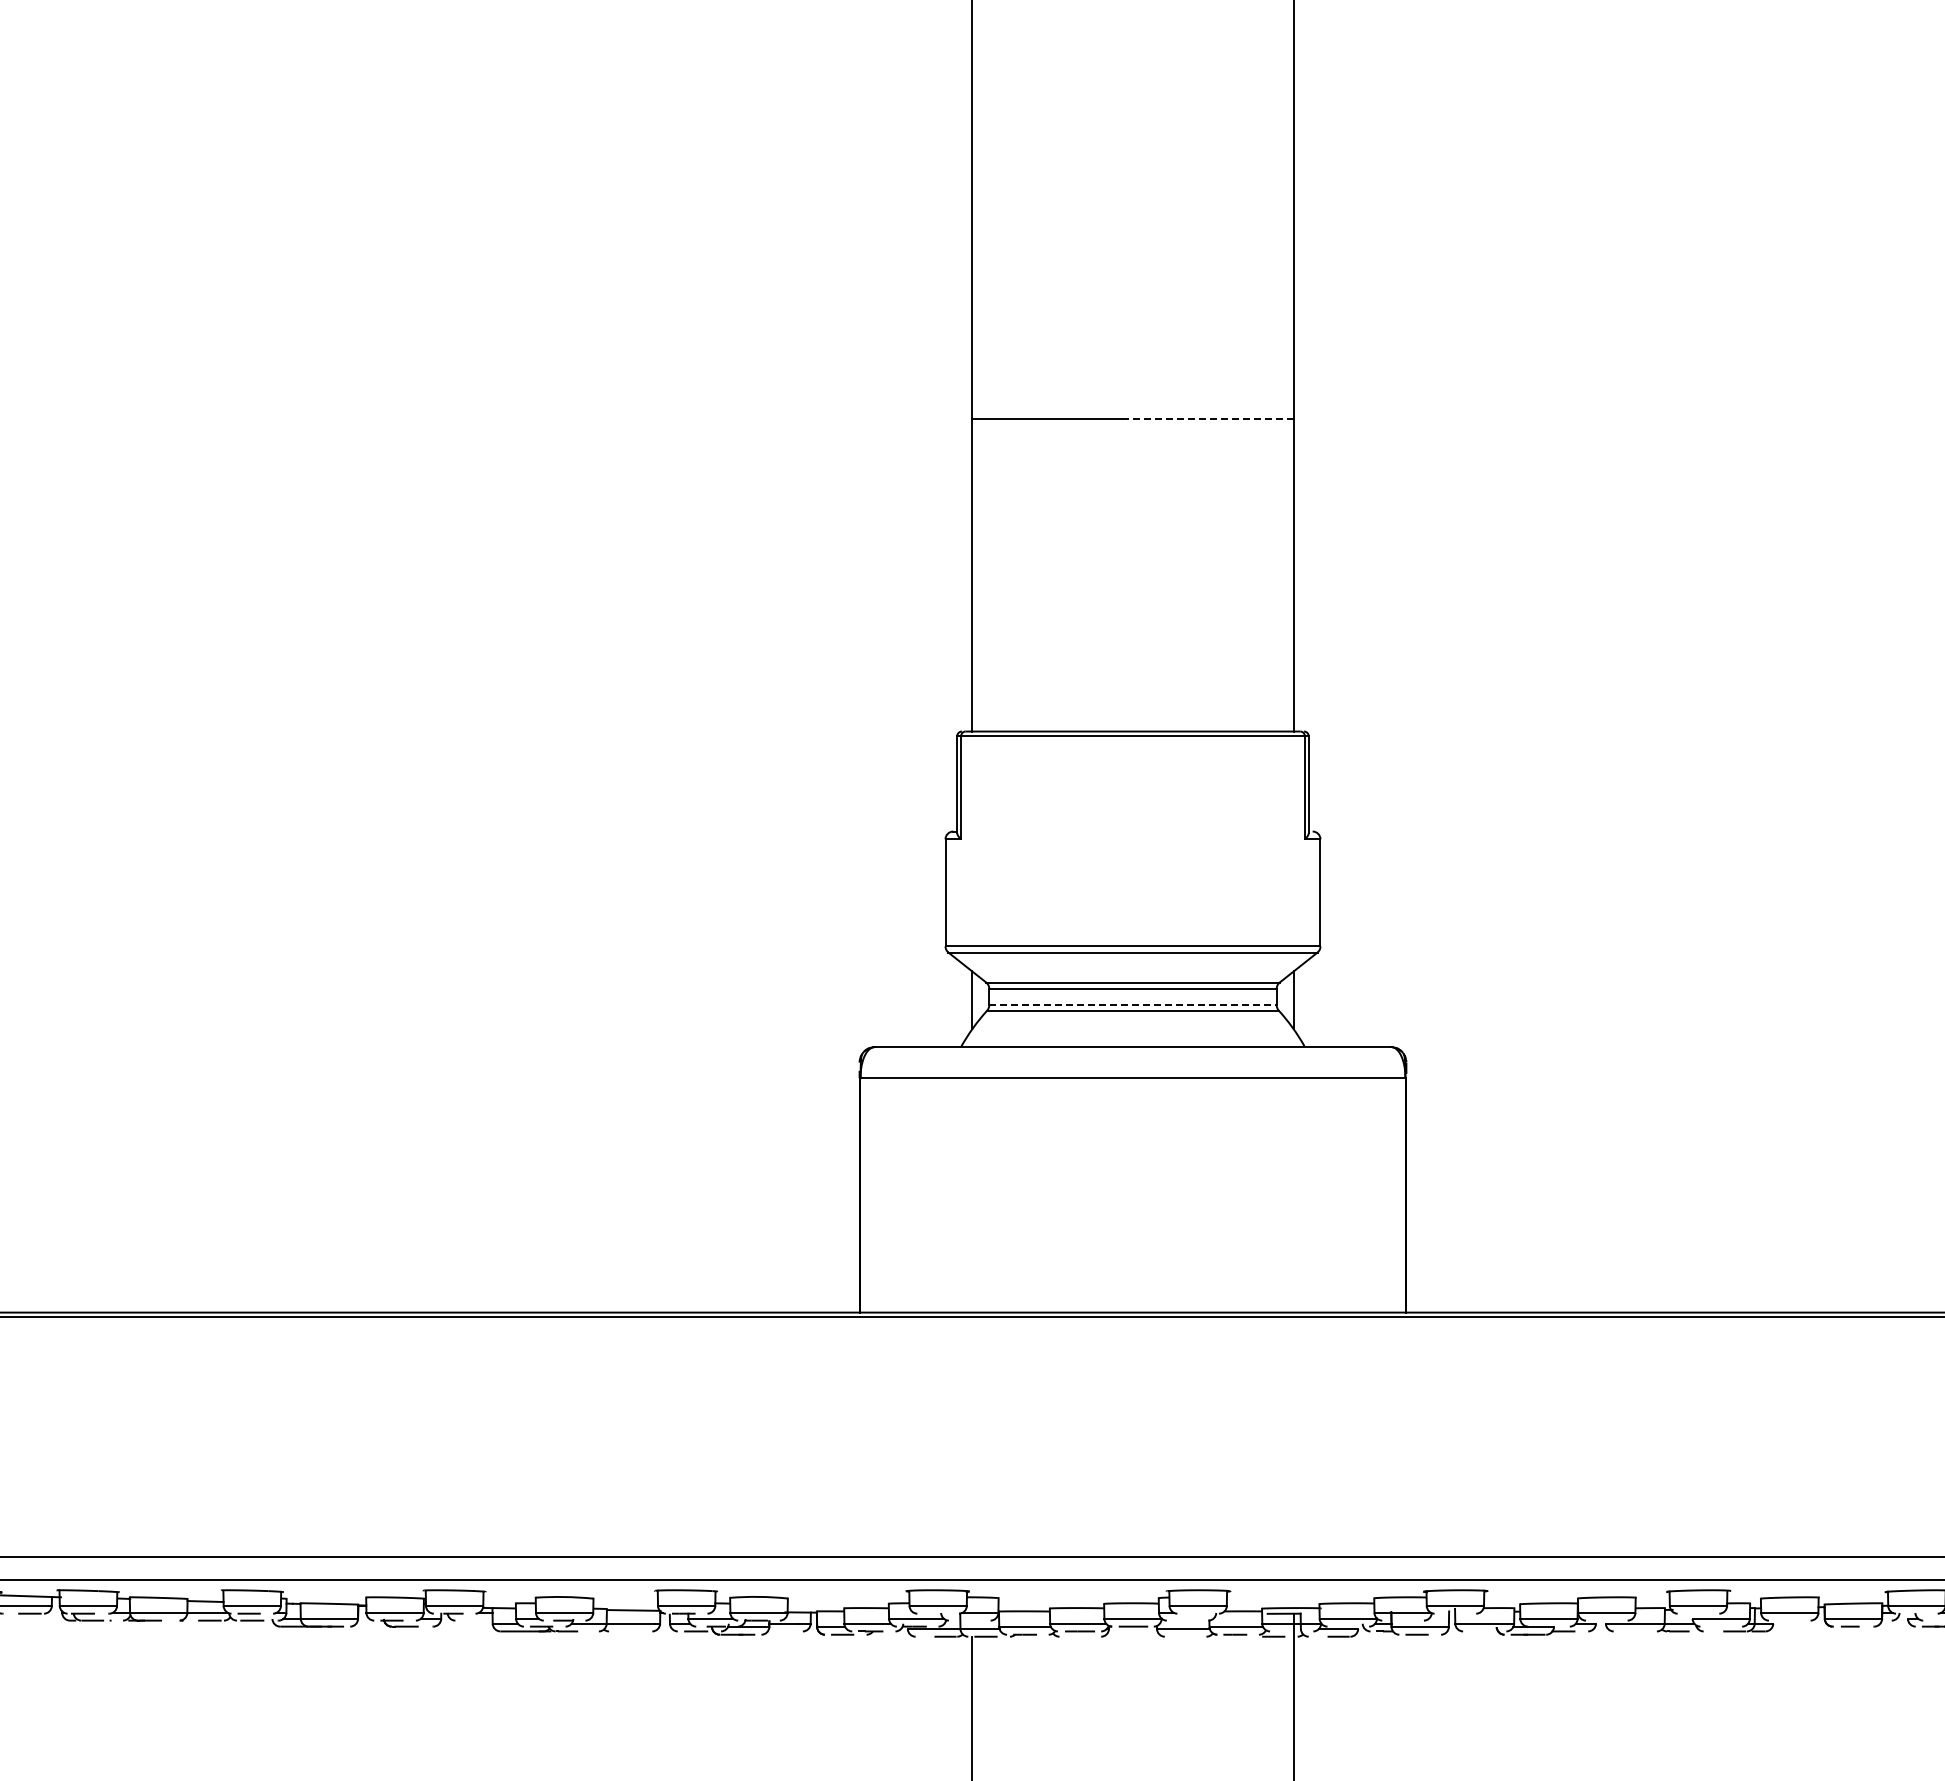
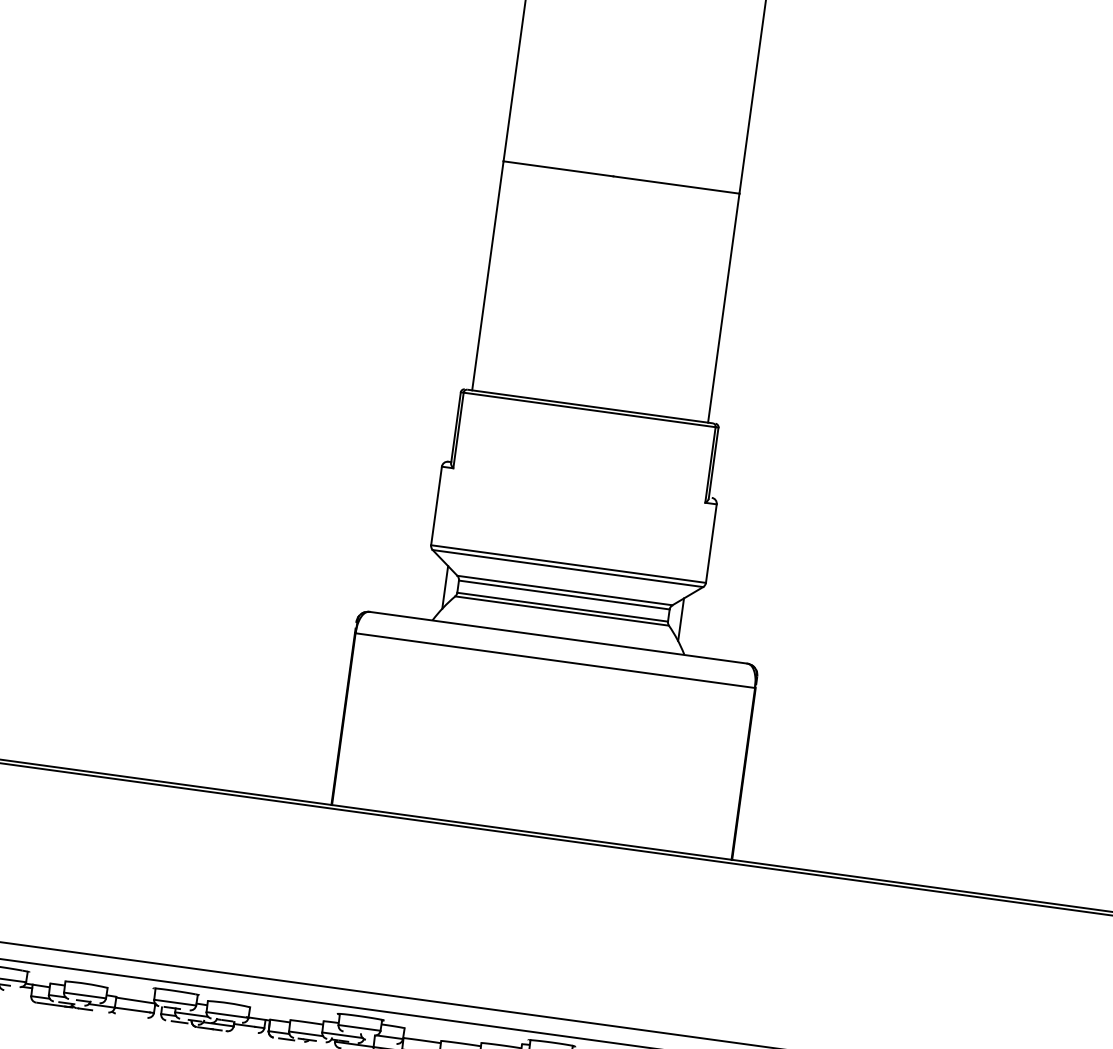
line: (1207, 419) -> (676, 185), dashed -> solid
line: (1133, 1005) -> (563, 607), dashed -> solid

